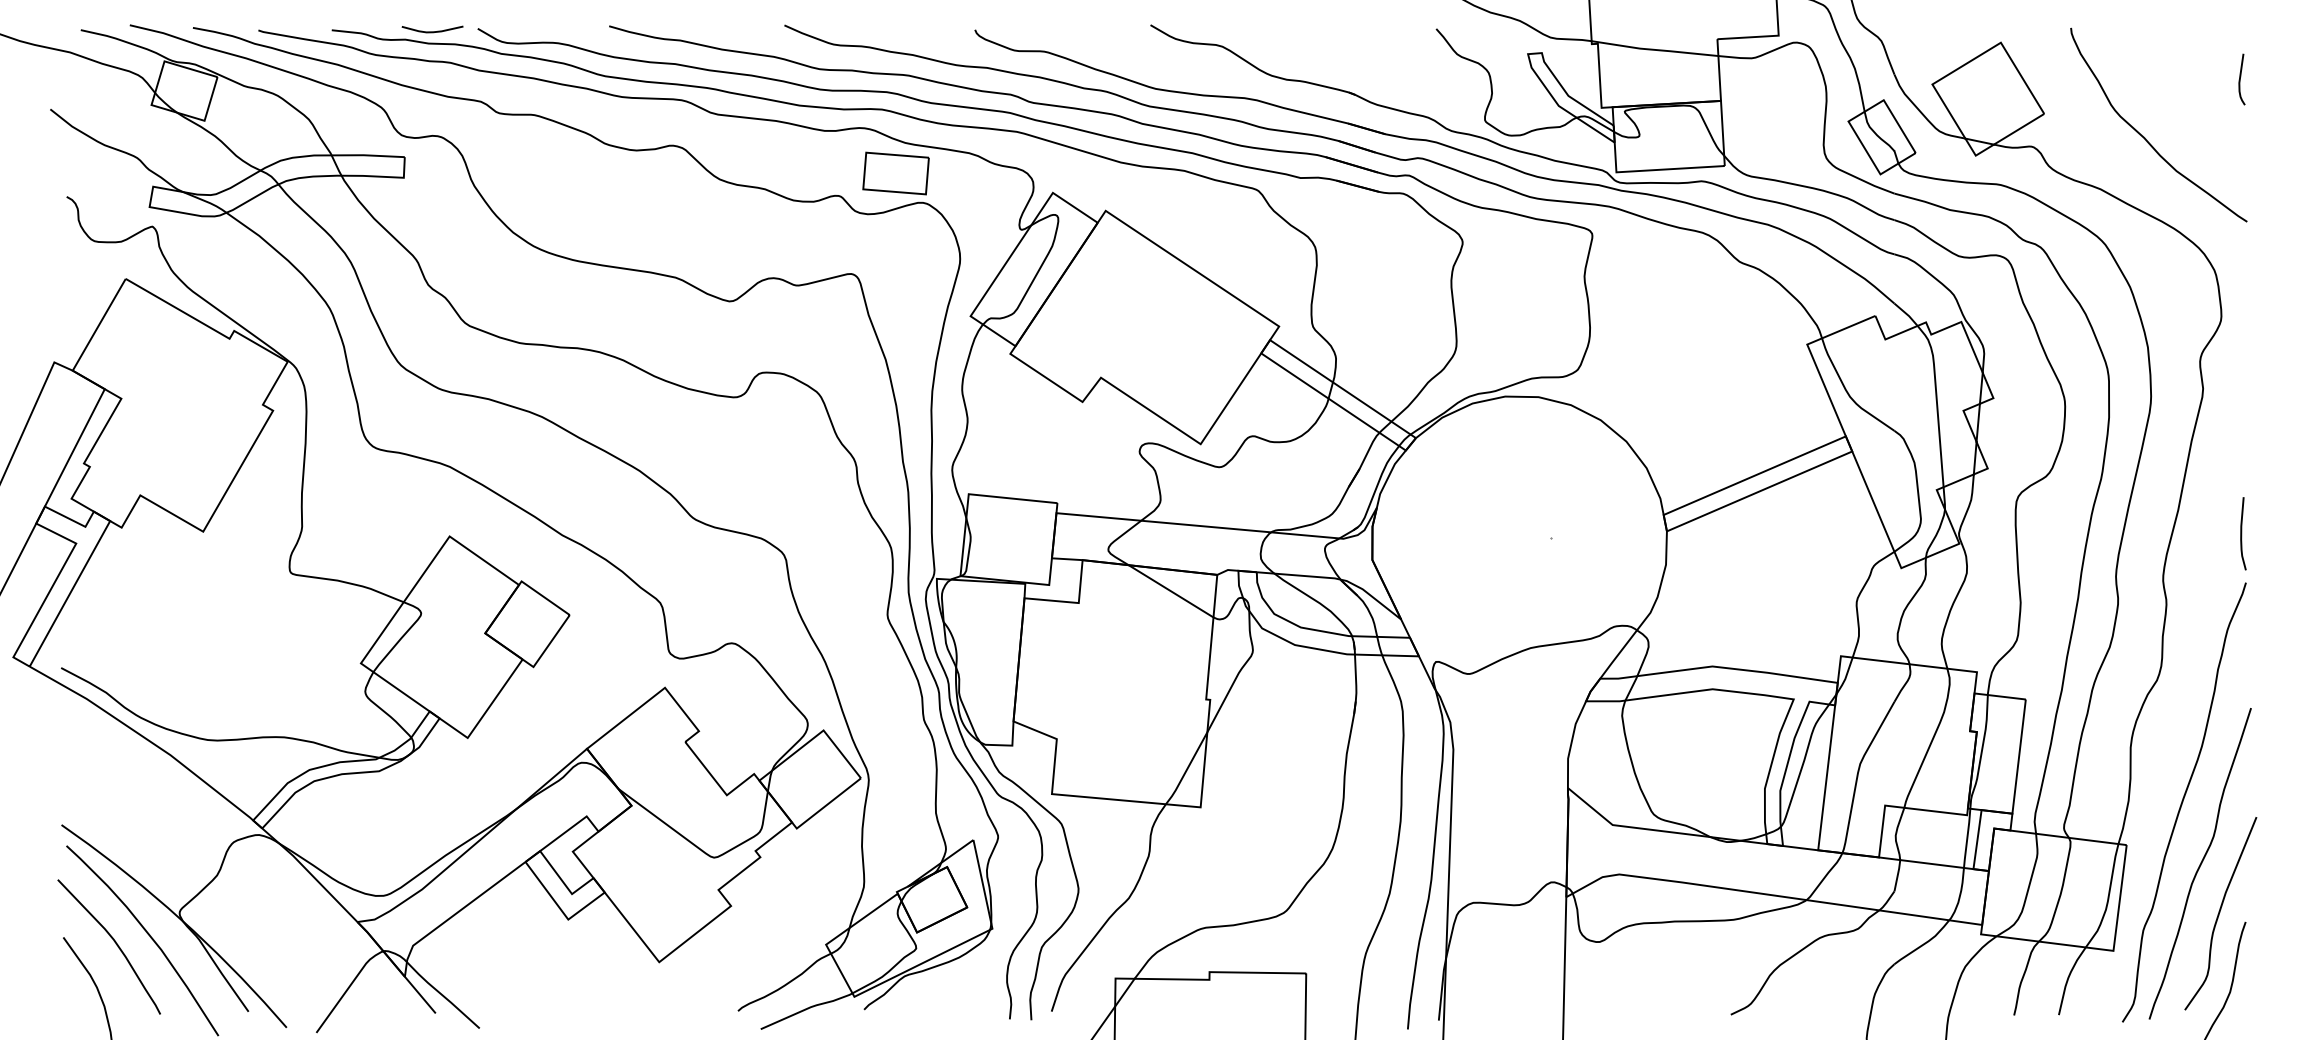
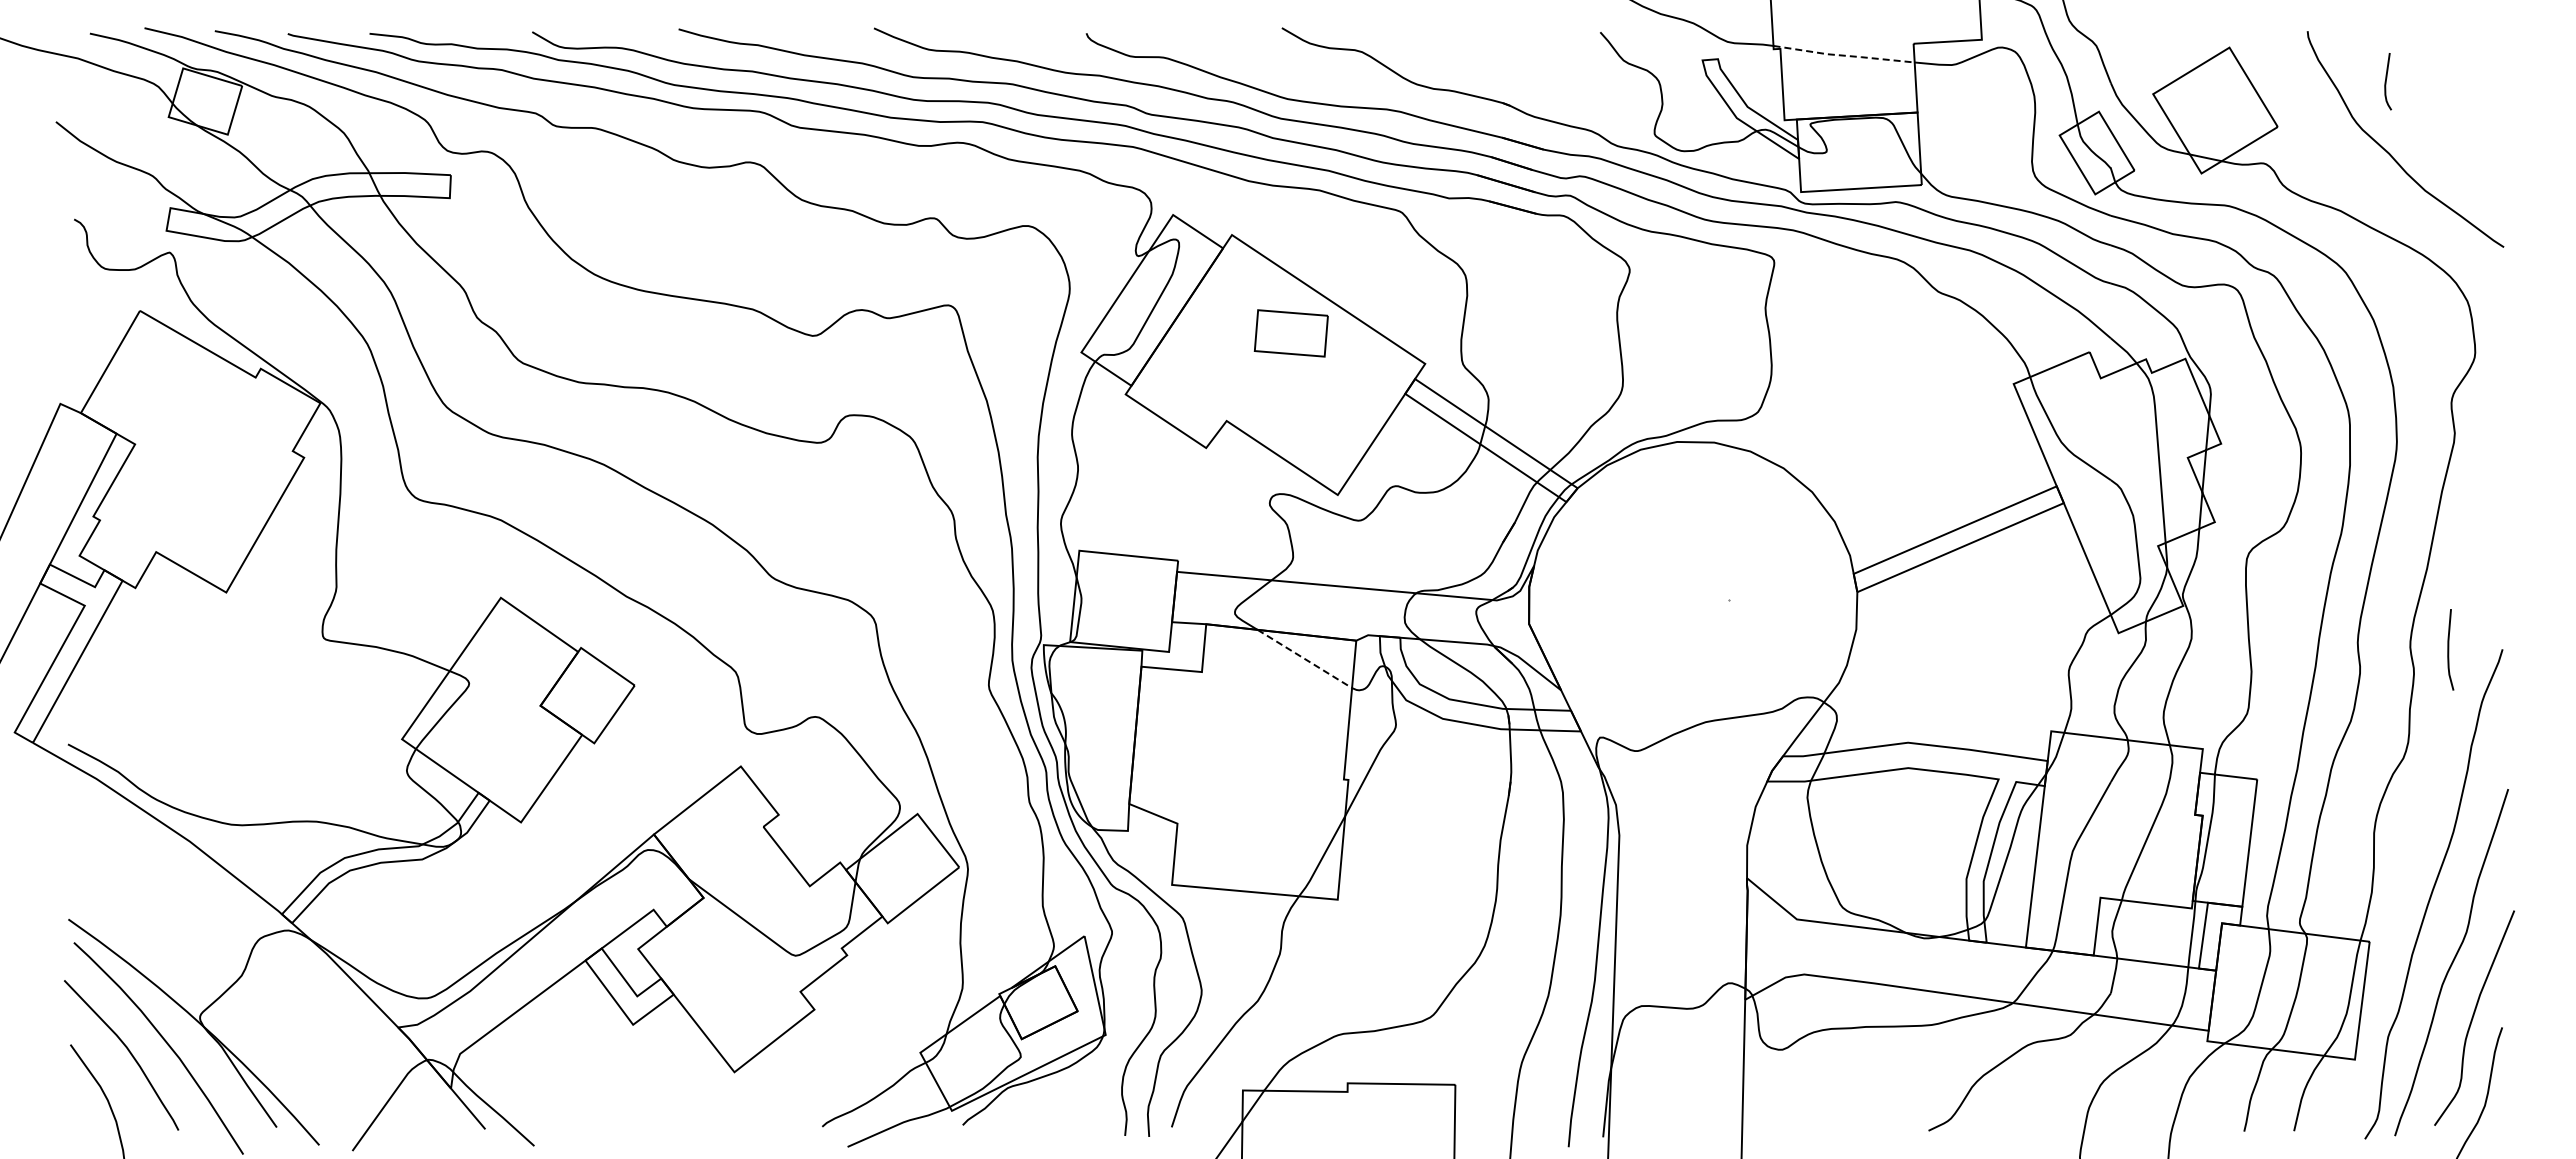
curve: (432, 31) -> (481, 35), removed
line: (1655, 49) -> (1844, 55), solid -> dashed
curve: (2240, 79) -> (2386, 81), moved
part: (895, 173) -> (1290, 333), moved
curve: (2242, 533) -> (2449, 649), moved
line: (1171, 591) -> (1305, 659), solid -> dashed

